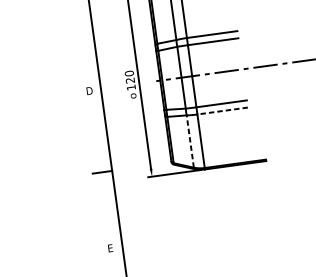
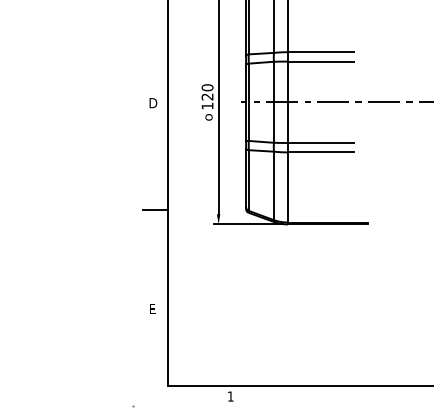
line: (222, 111) -> (320, 152), dashed -> solid
line: (189, 141) -> (273, 185), dashed -> solid

